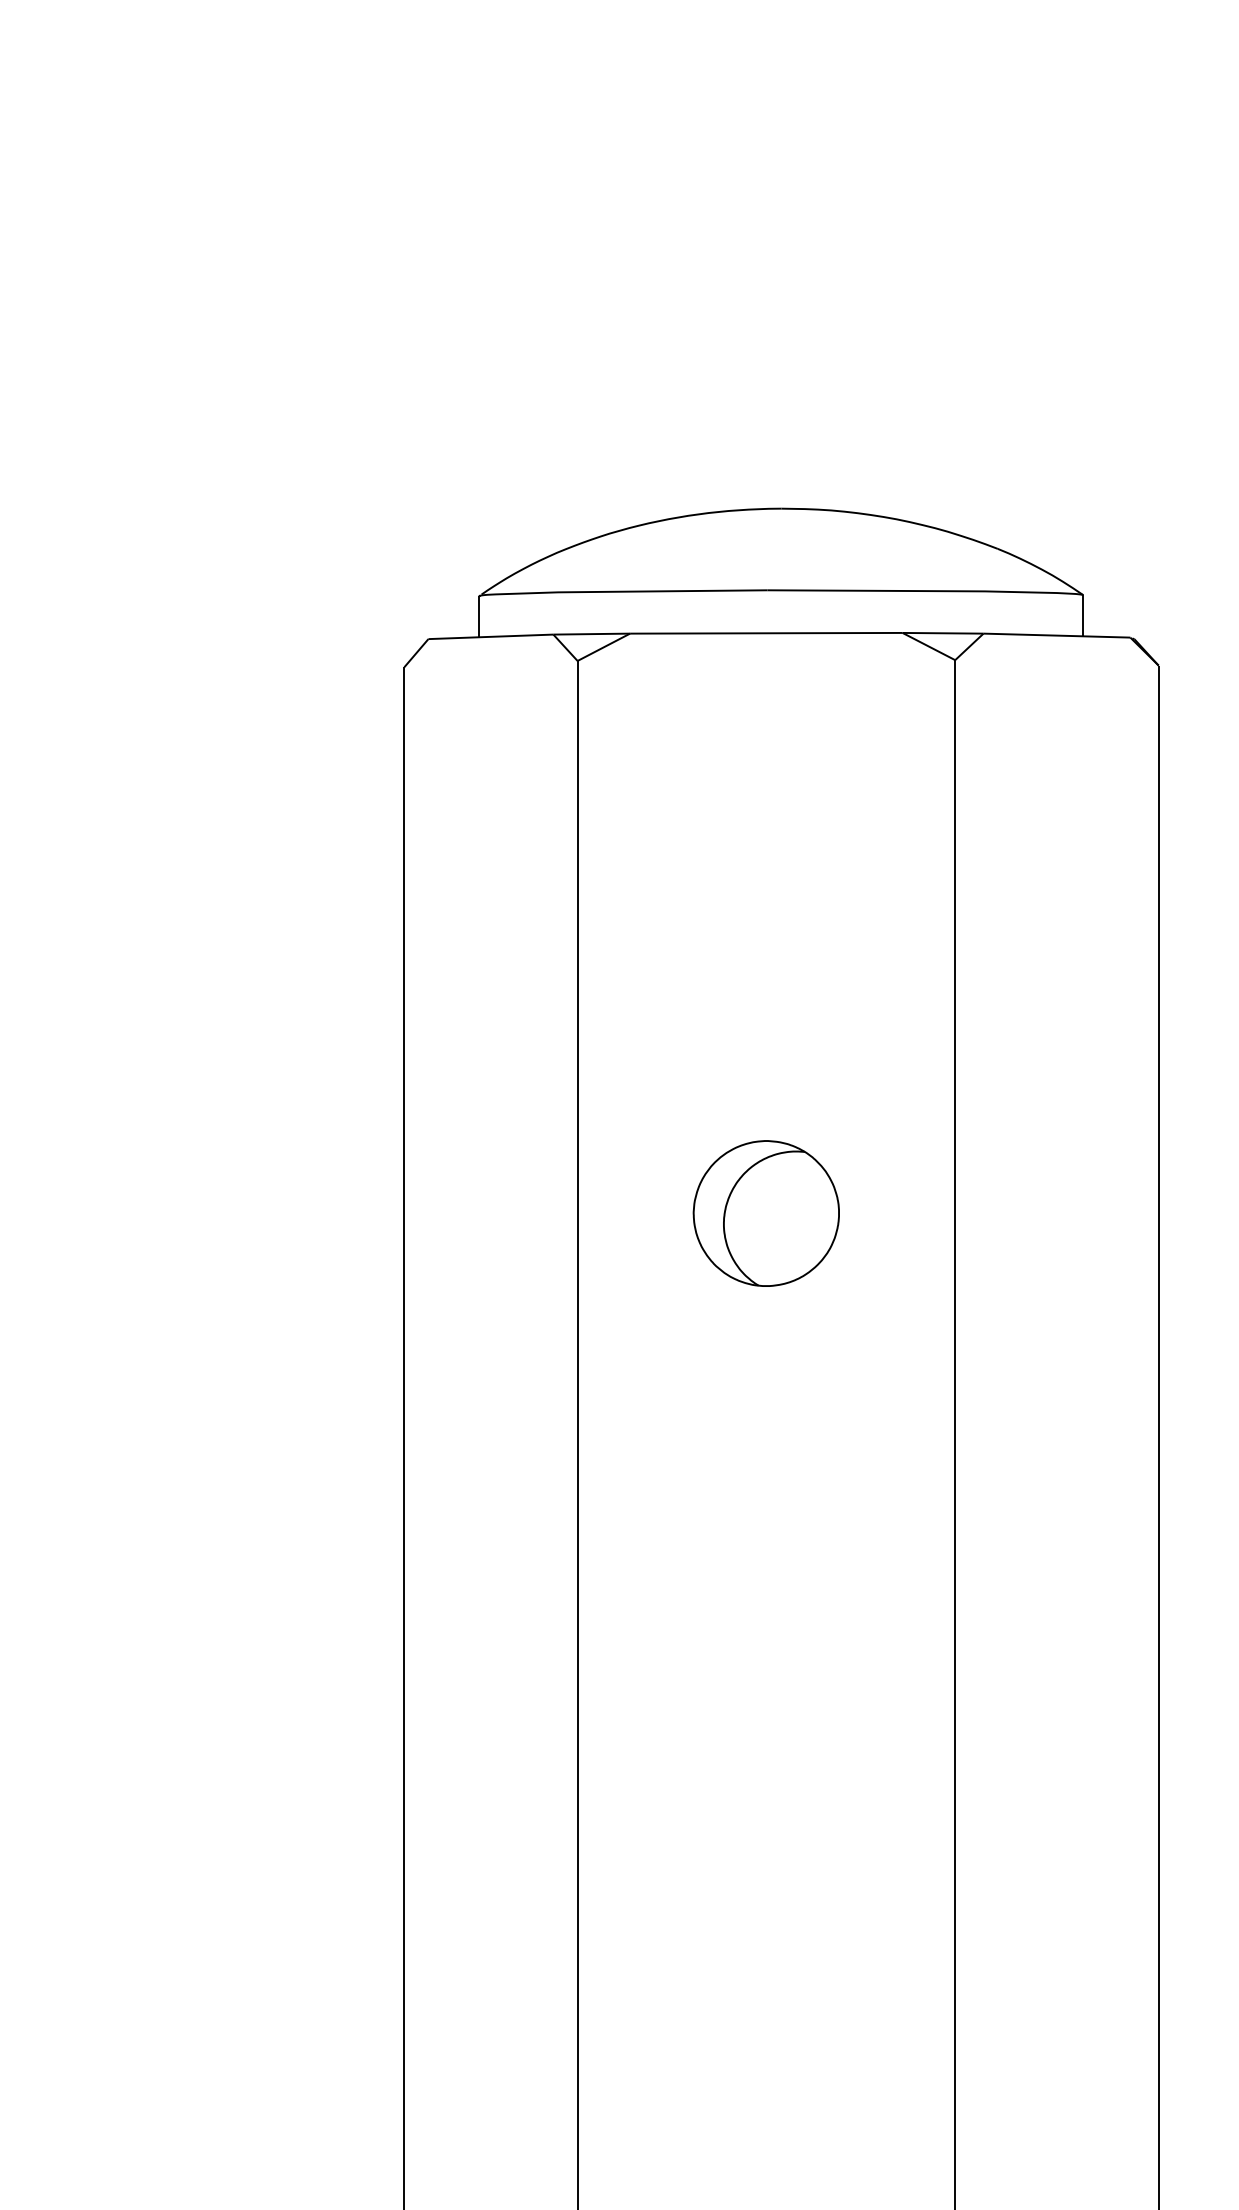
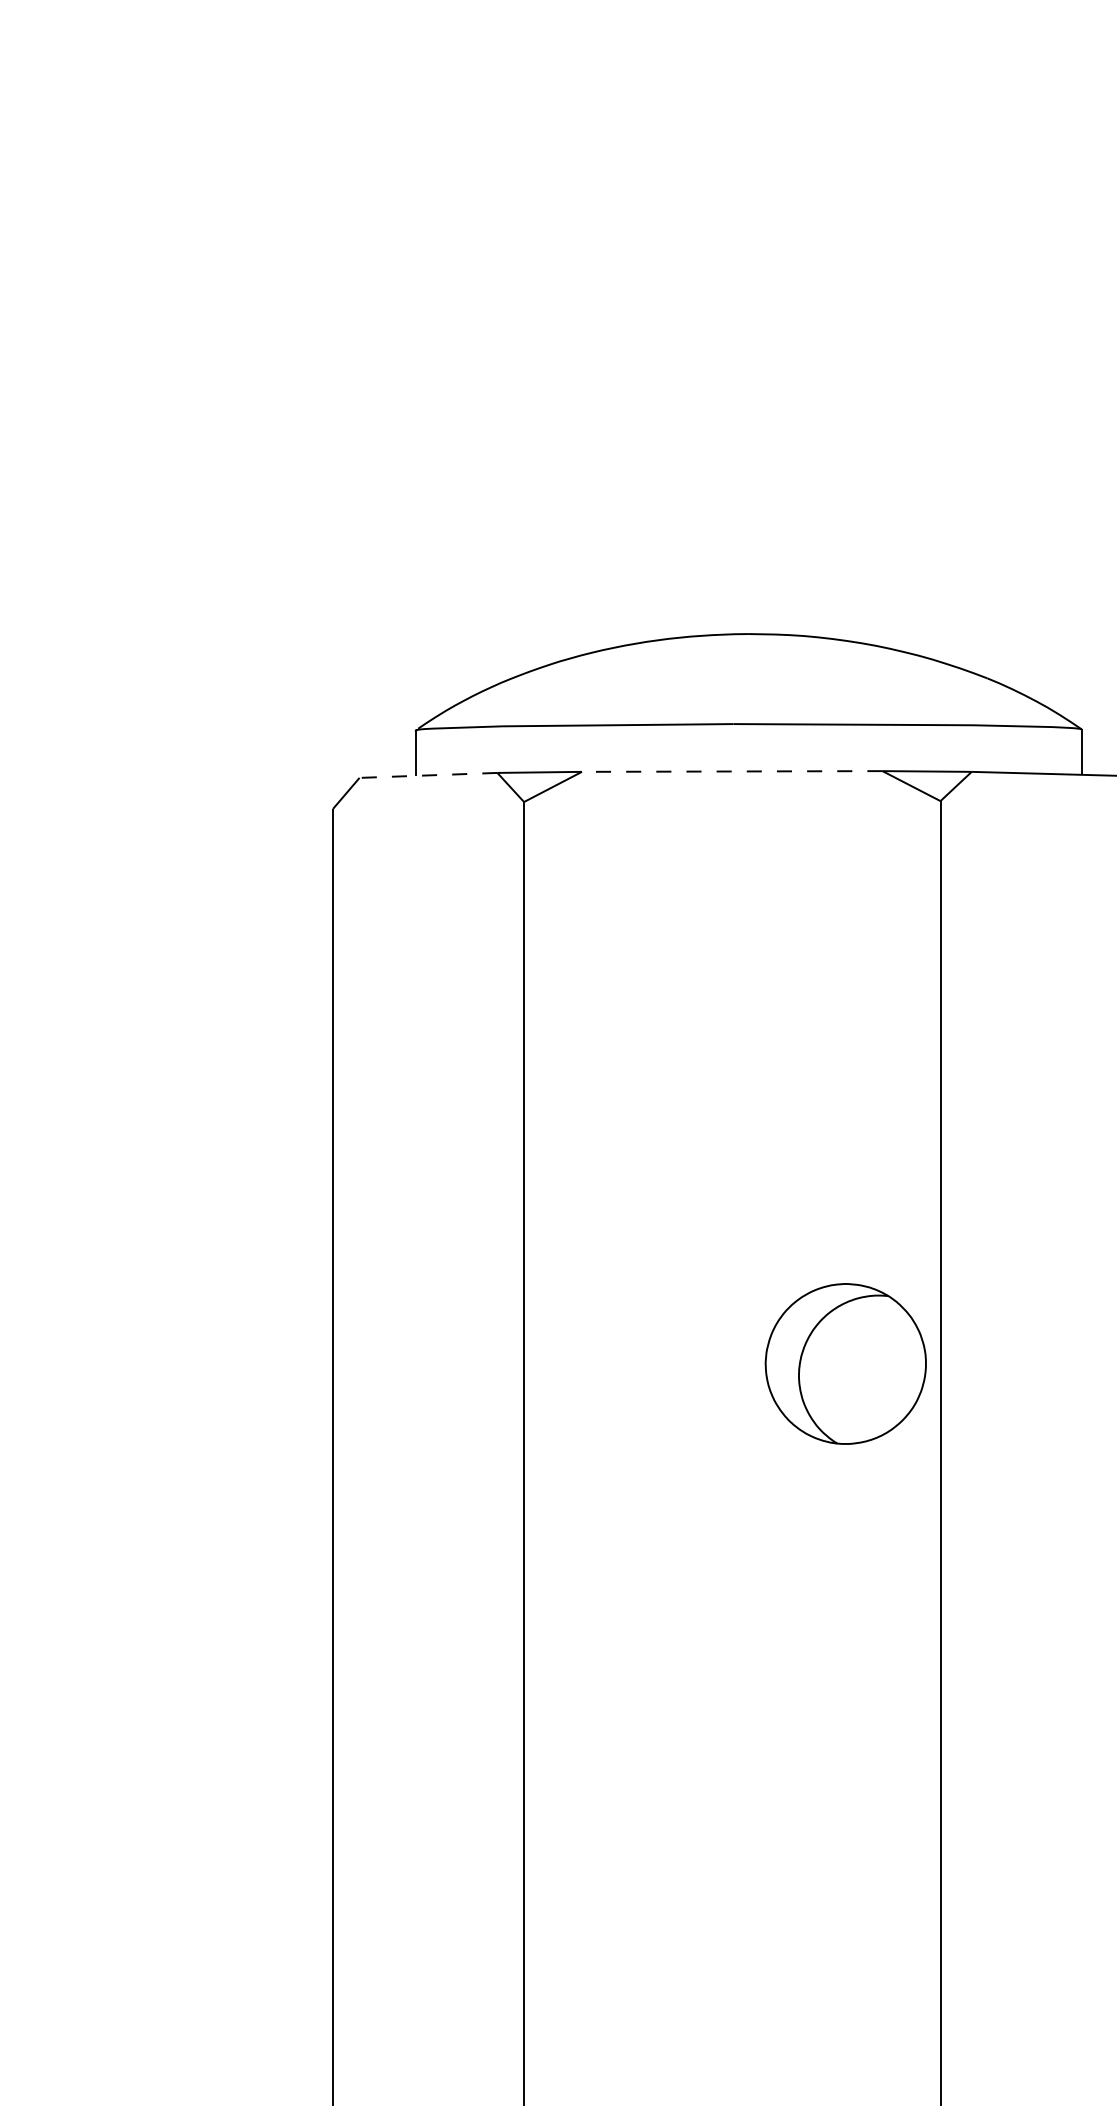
line: (765, 633) -> (731, 771), solid -> dashed
line: (490, 636) -> (428, 775), solid -> dashed
part: (765, 1213) -> (844, 1363), moved

